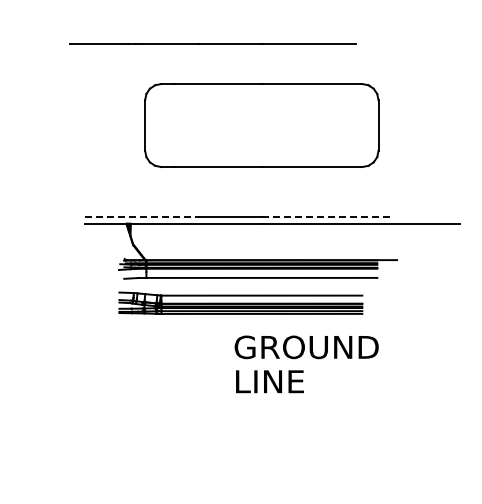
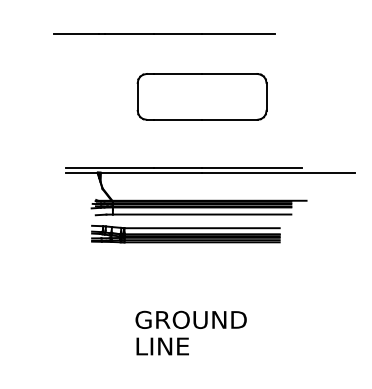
part: (261, 125) -> (201, 96), size x0.71
line: (142, 217) -> (109, 167), dashed -> solid
line: (326, 217) -> (252, 167), dashed -> solid
text: (306, 364) -> (191, 333), moved

